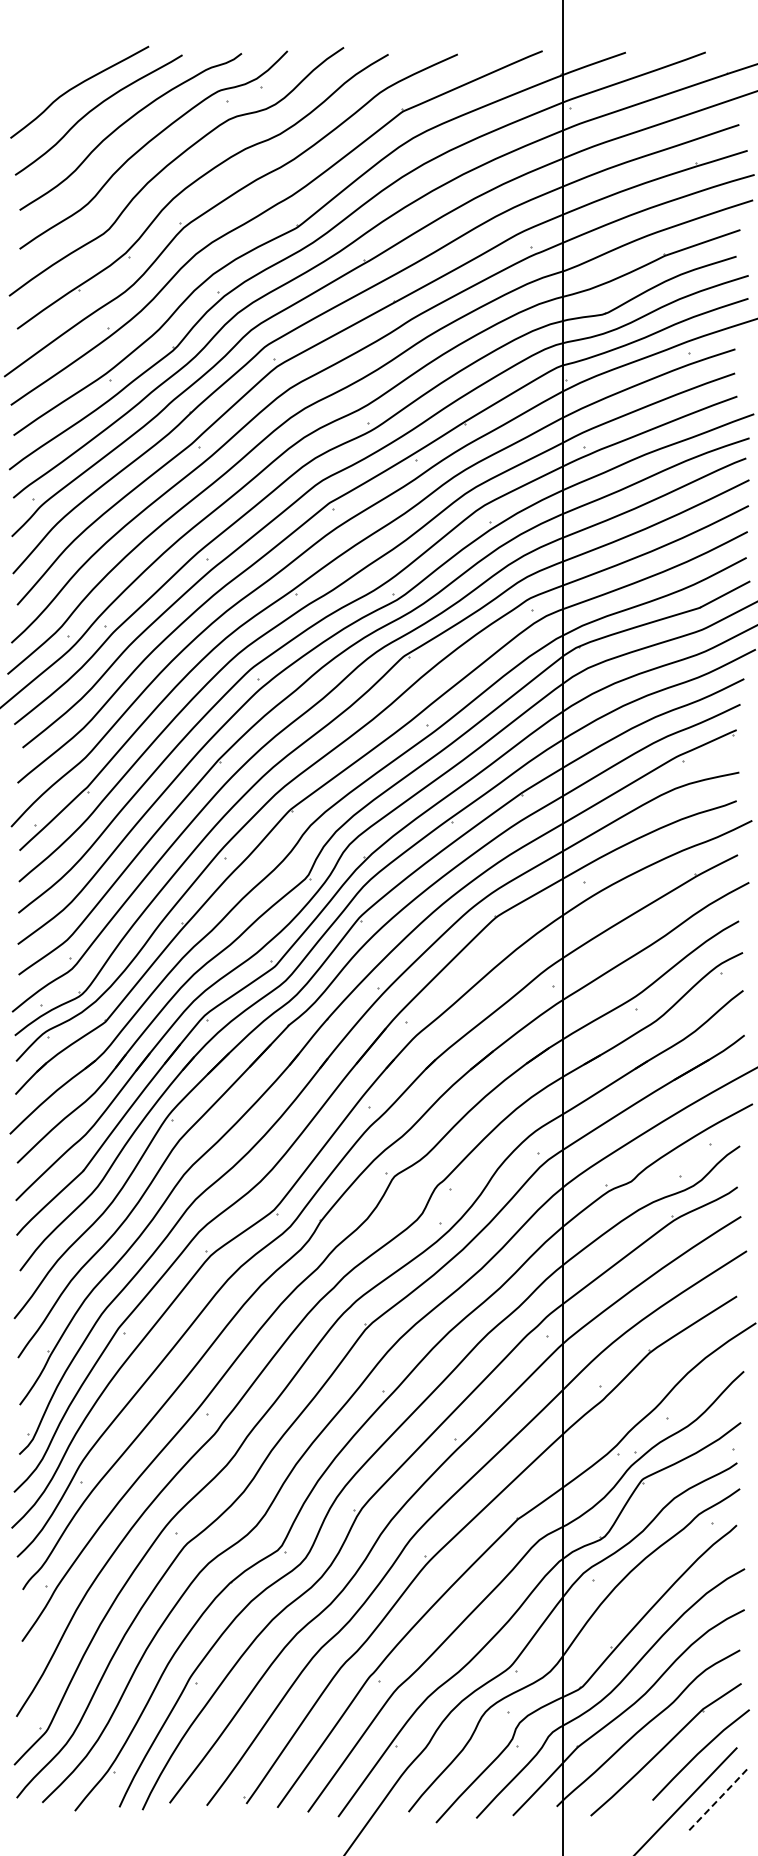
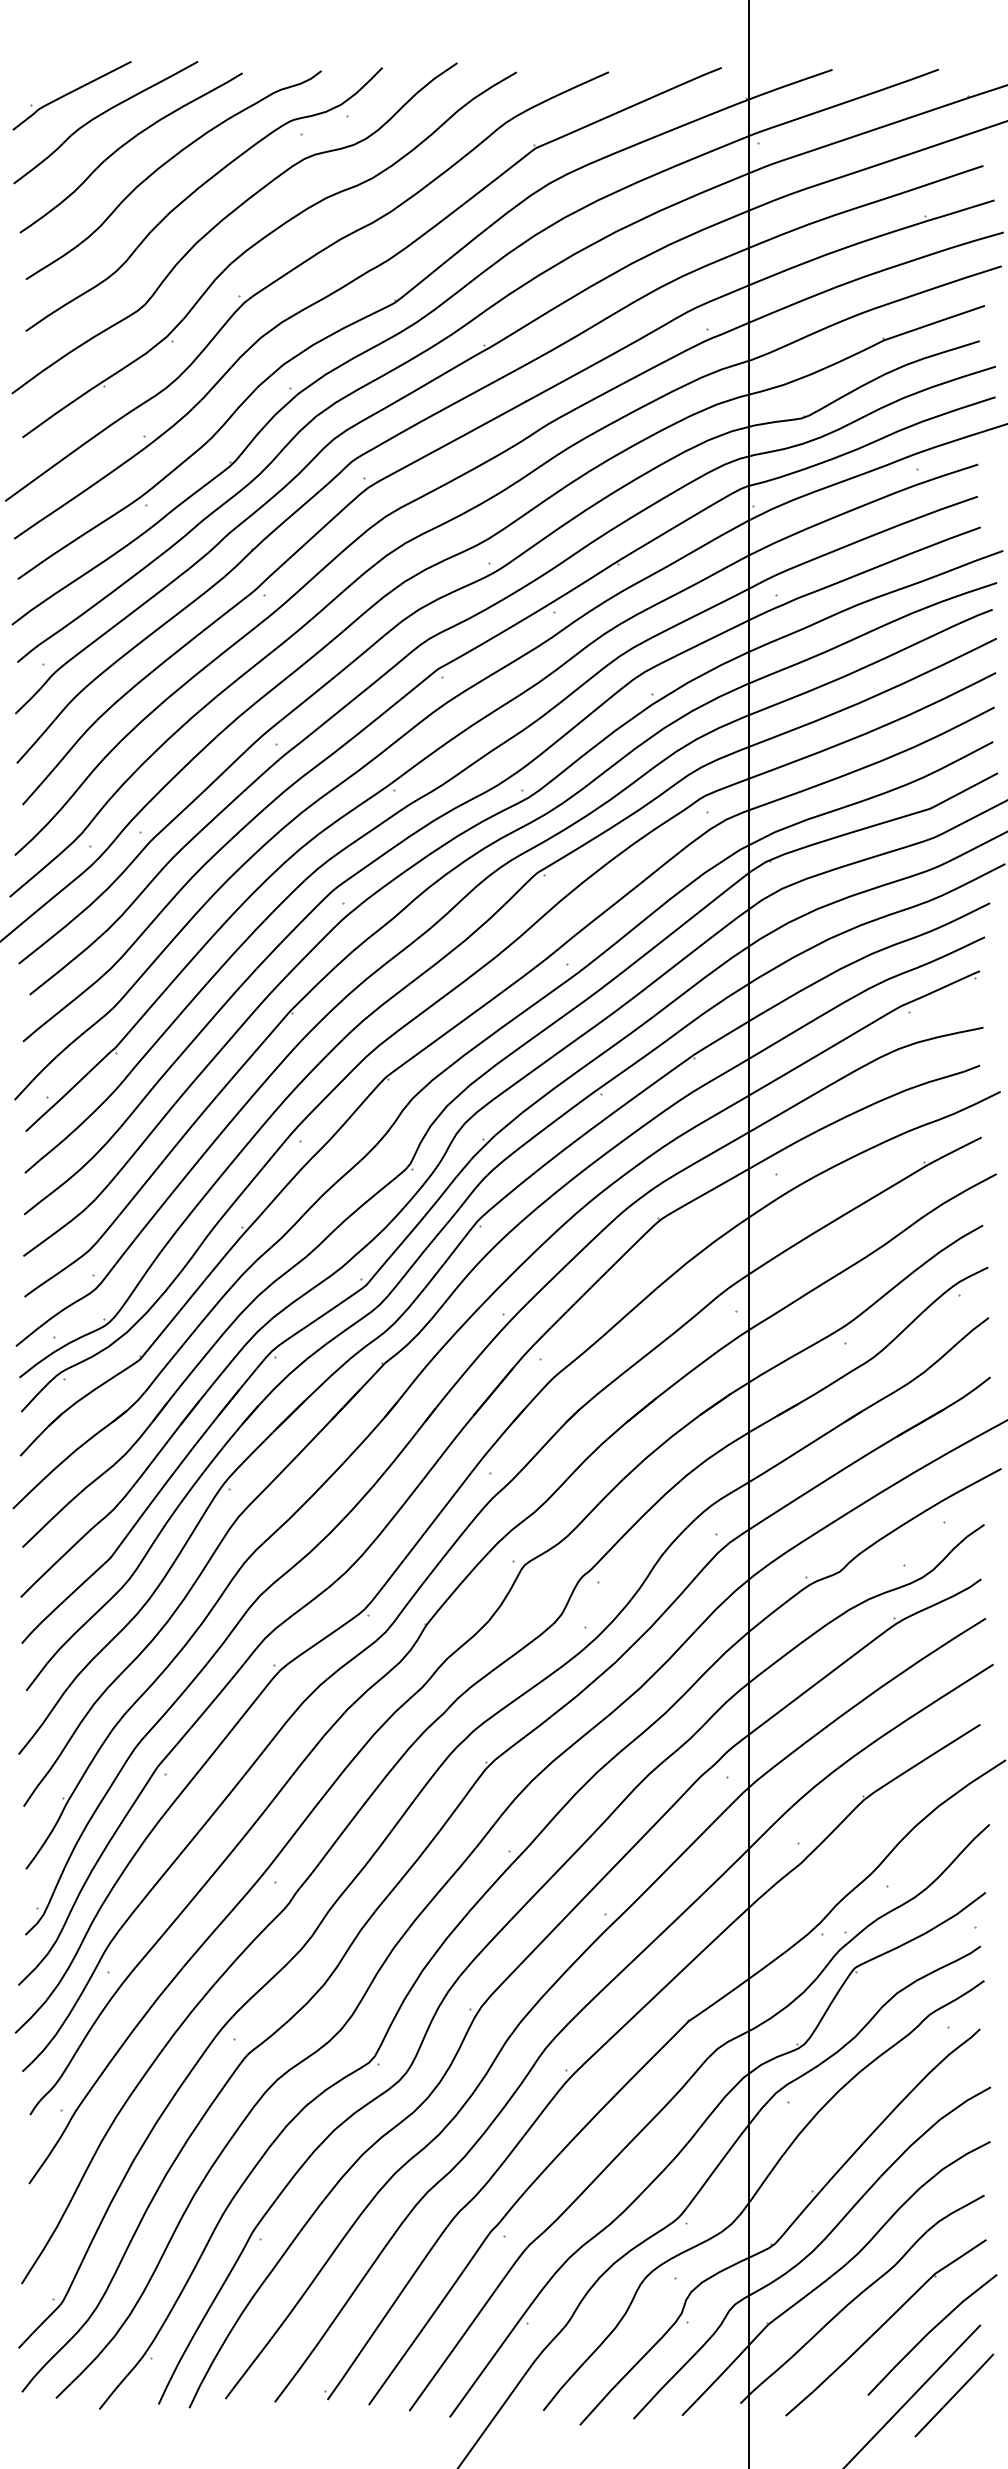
part: (54, 71) -> (72, 94), added
line: (718, 1800) -> (955, 2395), dashed -> solid

